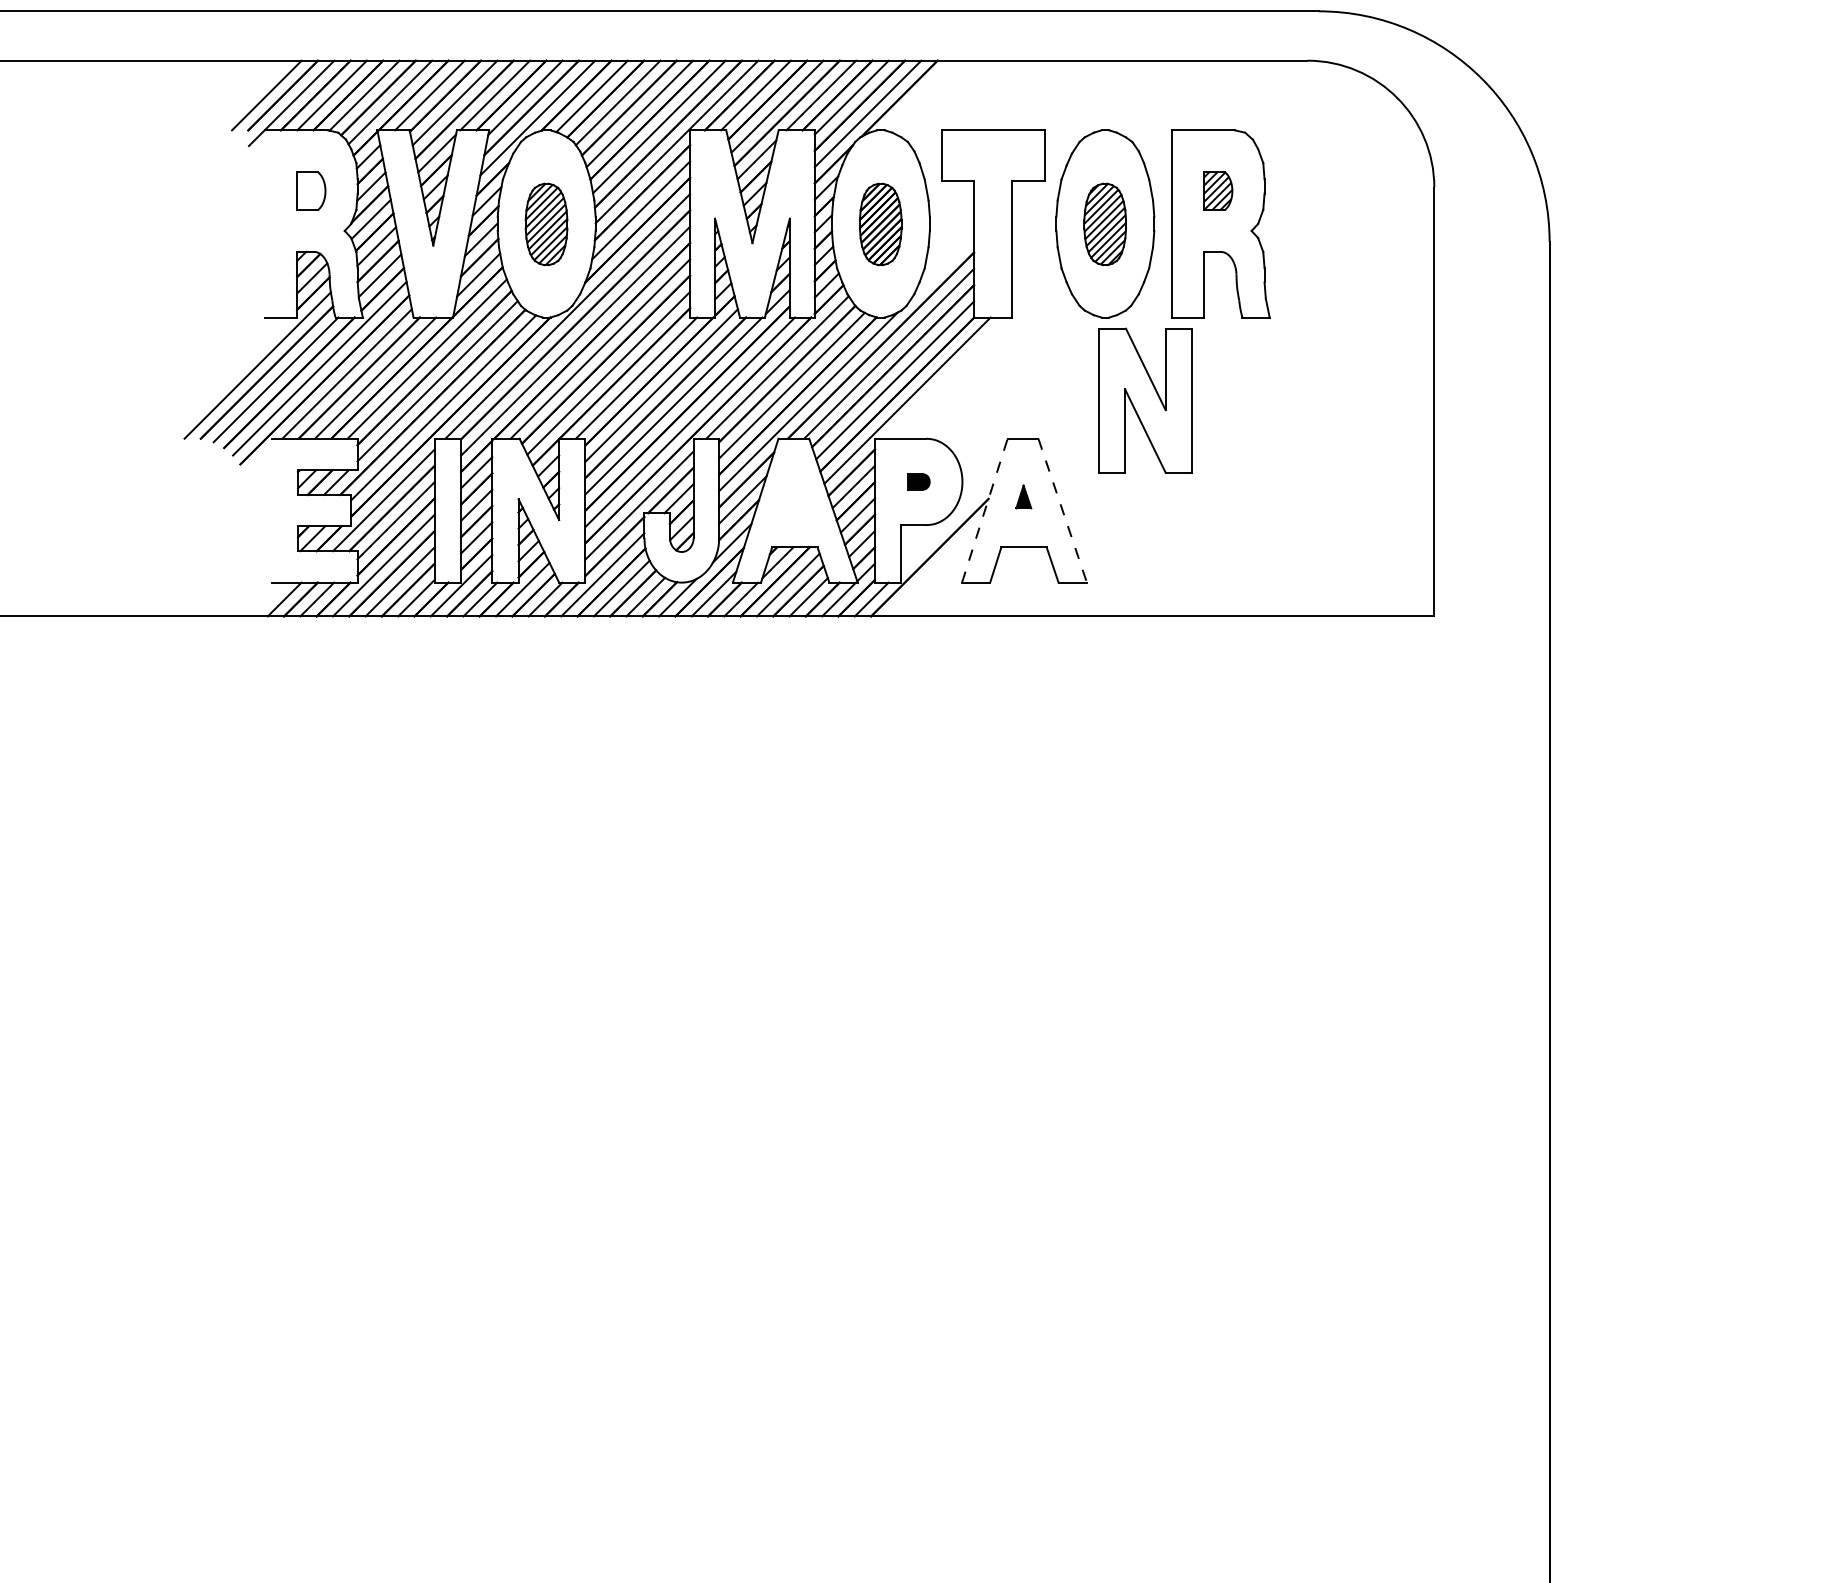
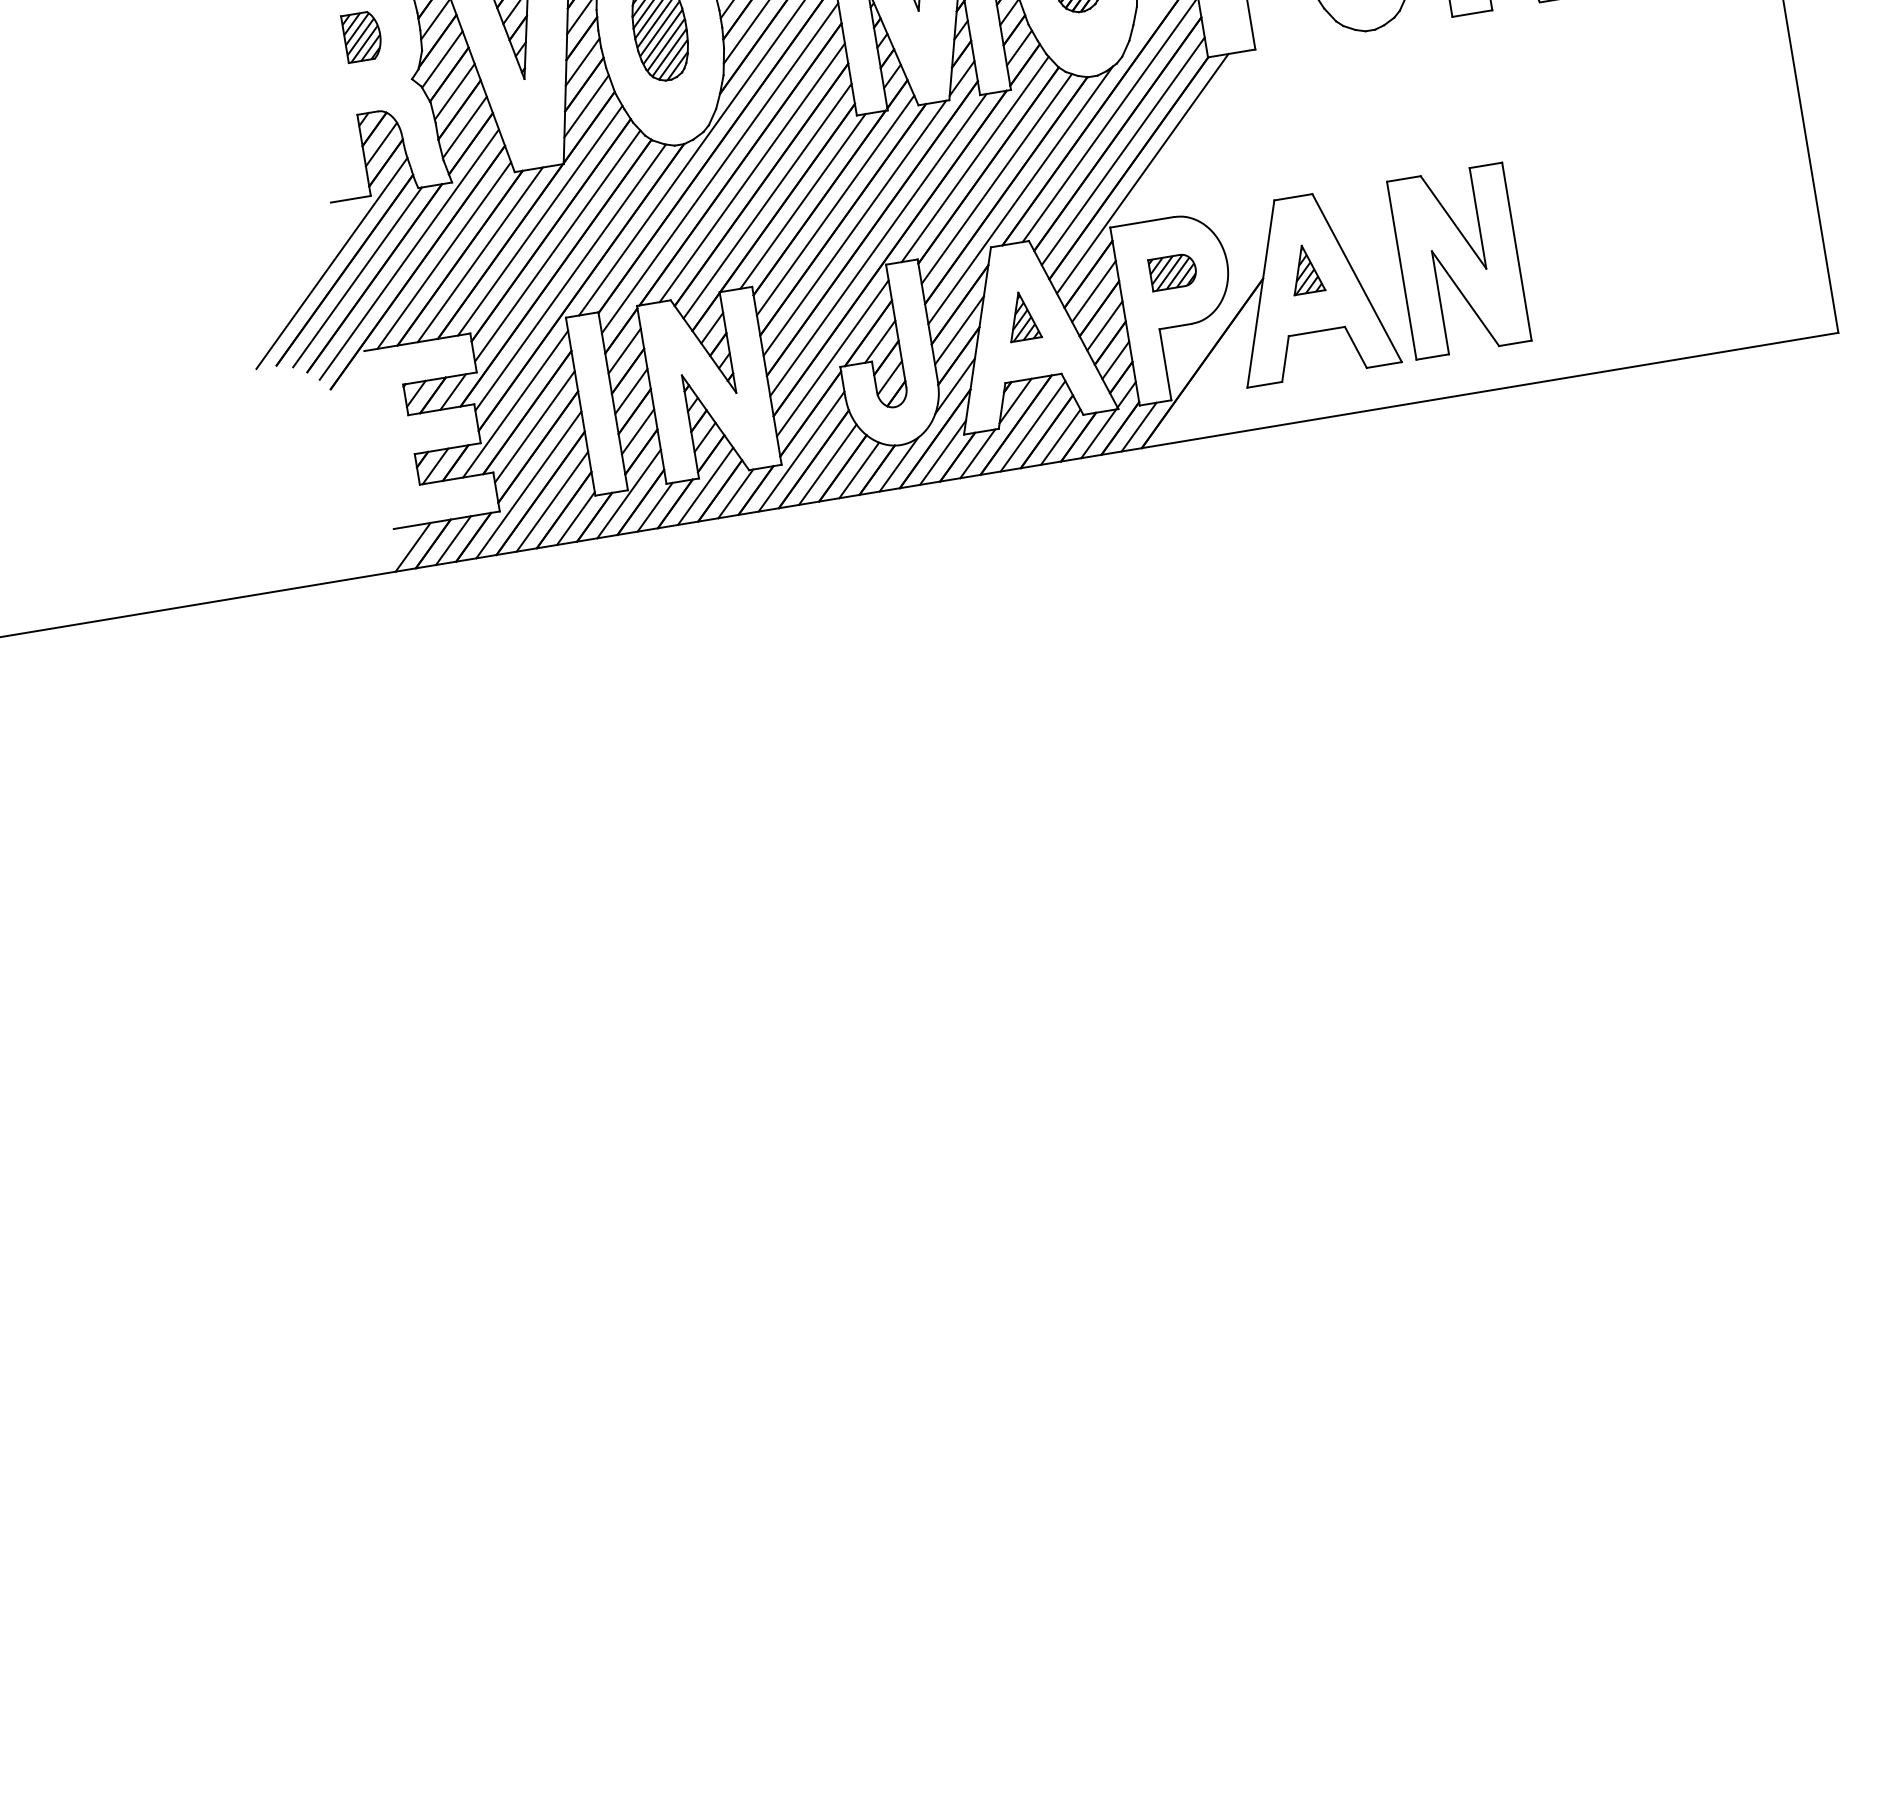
hatch: (311, 191) -> (362, 37), added
part: (1145, 400) -> (1459, 260), moved
part: (918, 481) -> (1172, 271), size x1.67
part: (794, 496) -> (1022, 315), added
part: (1023, 496) -> (1305, 268), size x1.67
line: (985, 510) -> (1261, 293), dashed -> solid
line: (1062, 510) -> (1356, 277), dashed -> solid

